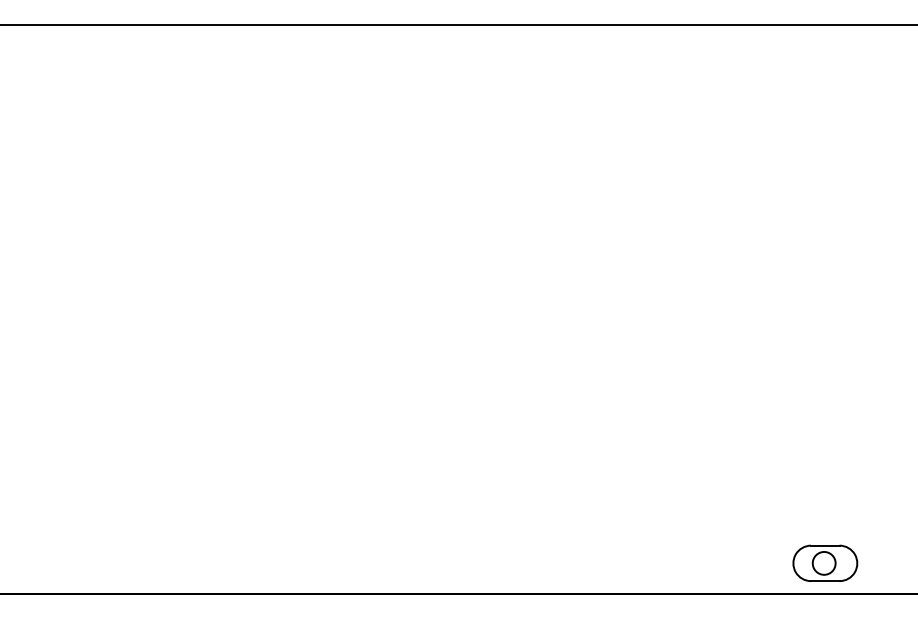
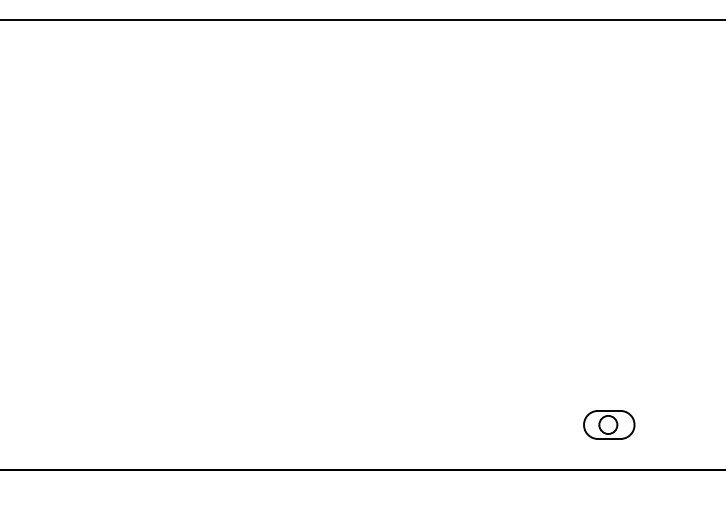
part: (825, 562) -> (609, 424), moved

